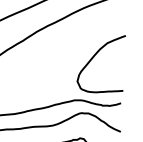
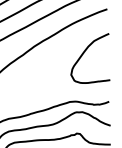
curve: (94, 57) -> (84, 53), moved

